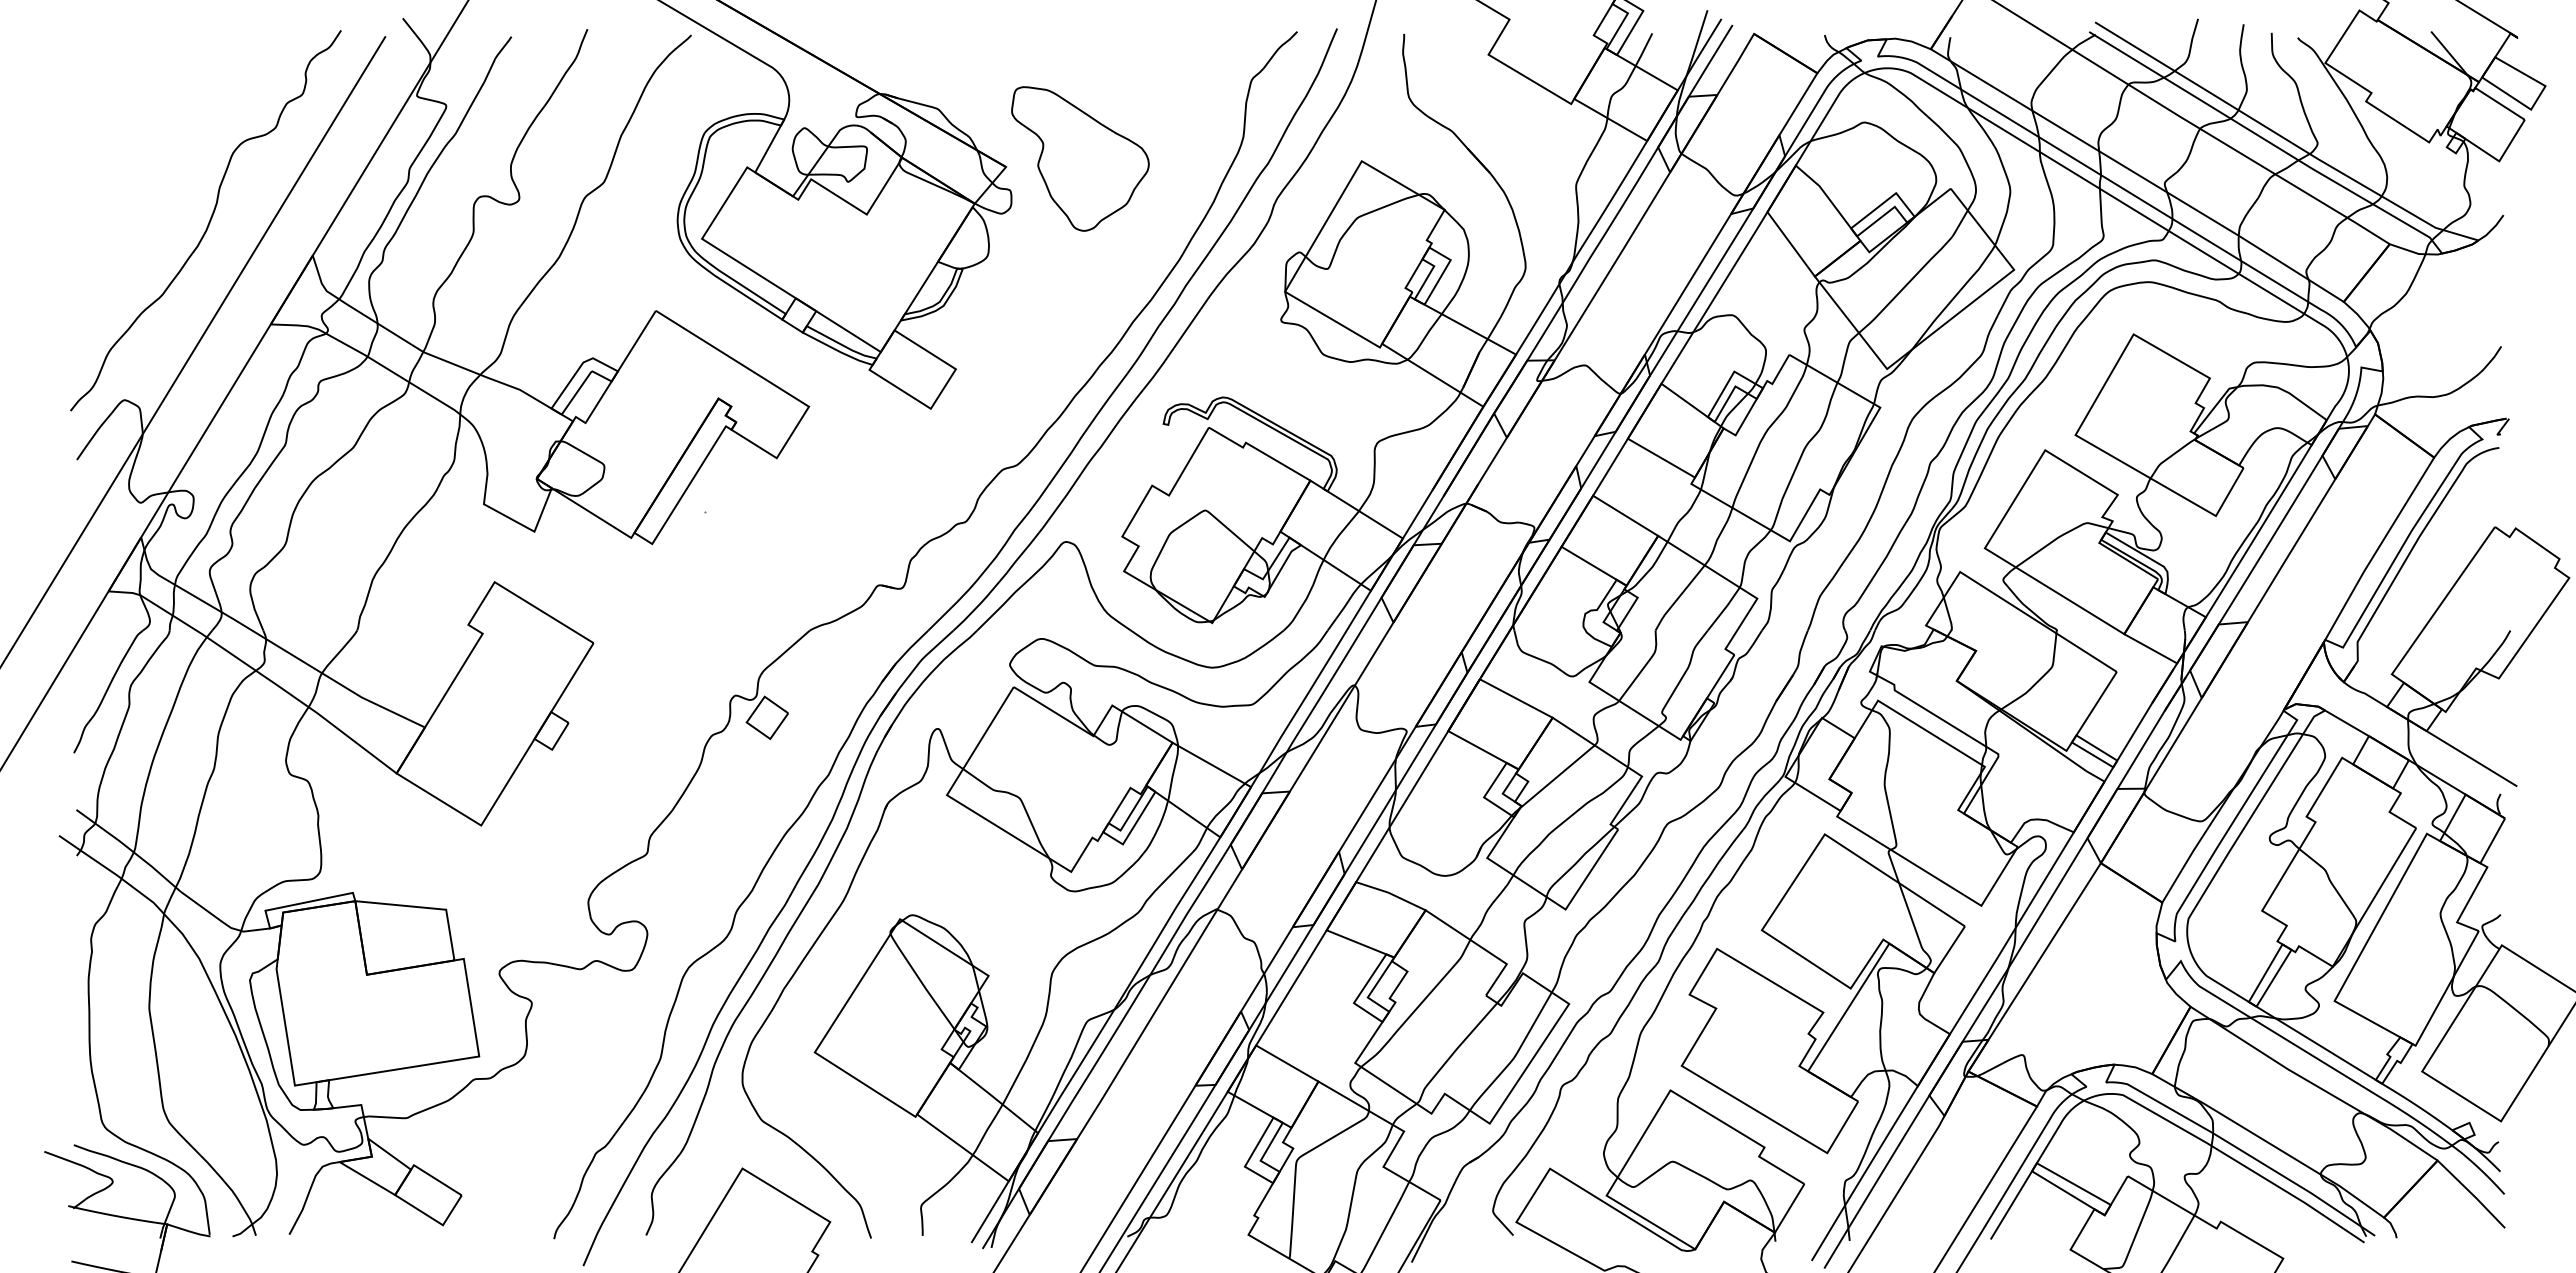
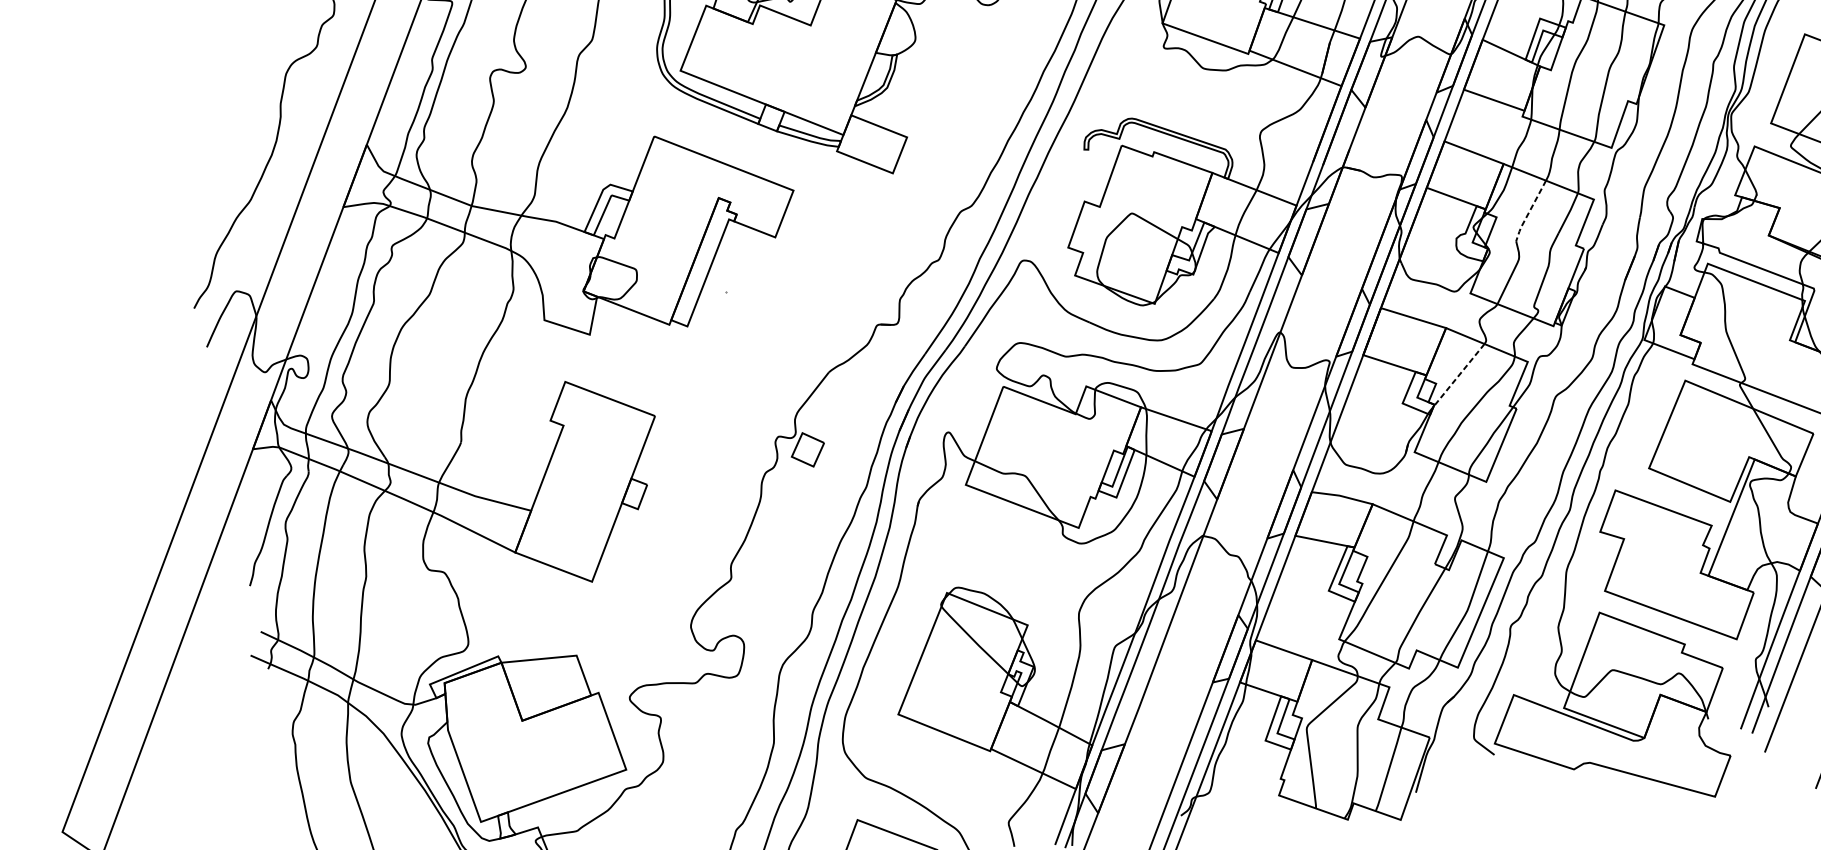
line: (1678, 598) -> (1529, 211), solid -> dashed
line: (1557, 776) -> (1459, 375), solid -> dashed

